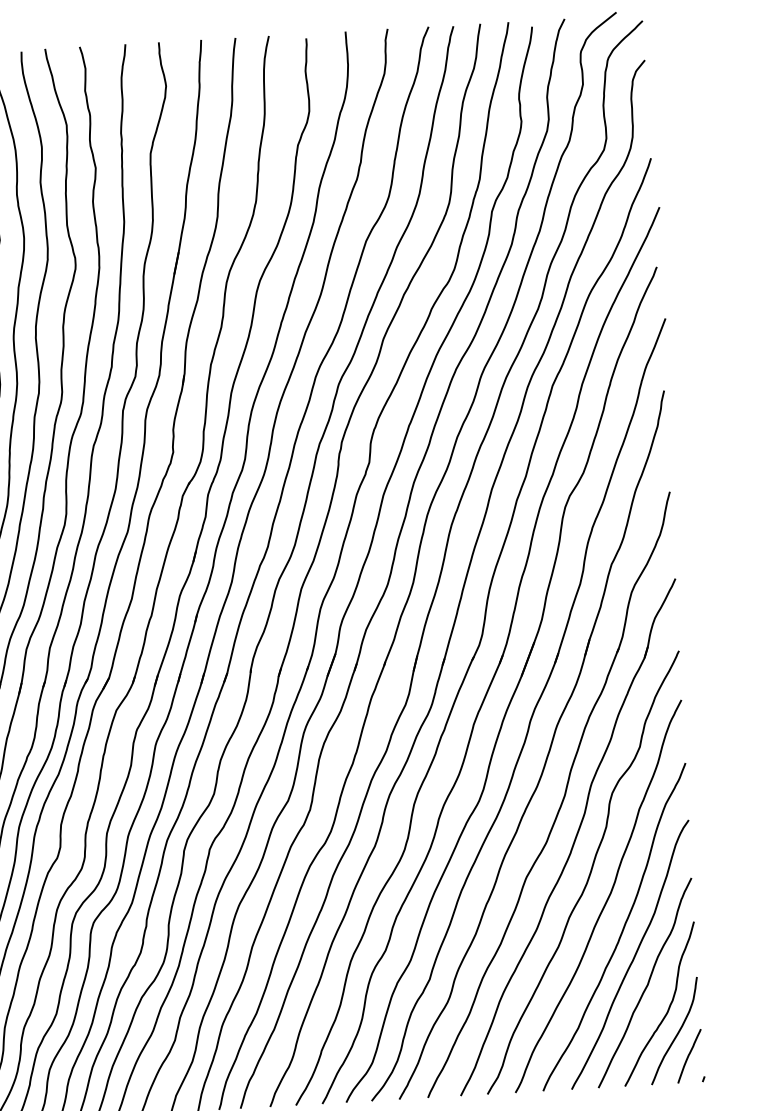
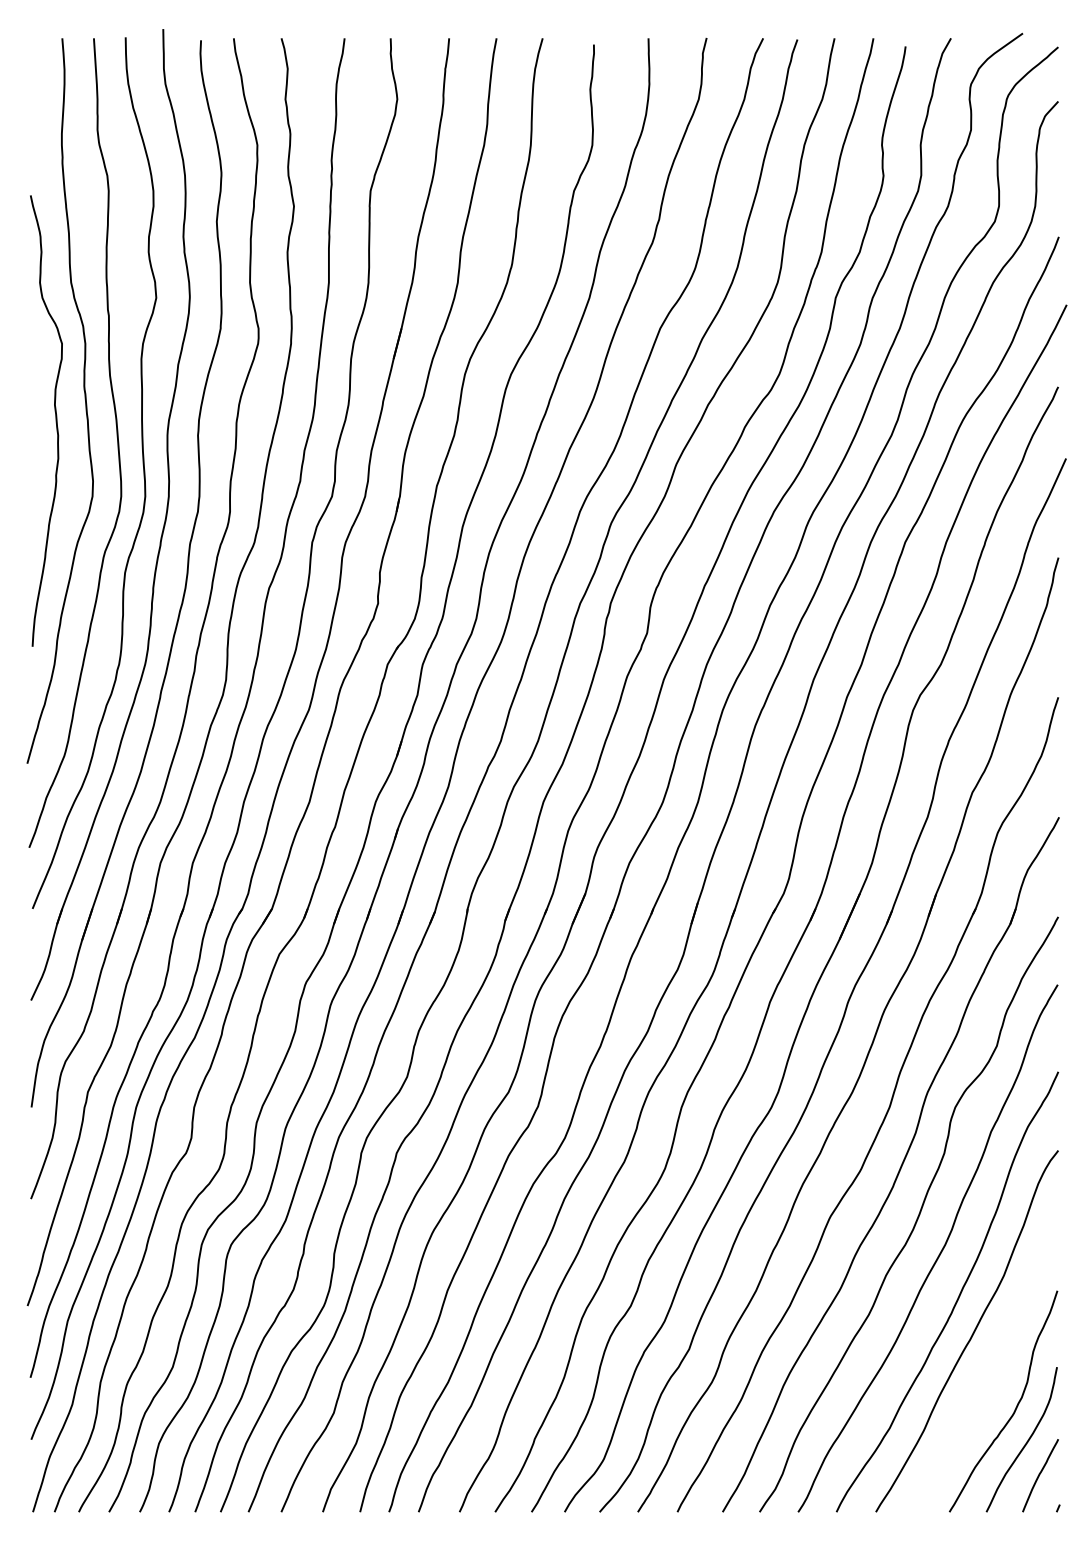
curve: (647, 982) -> (988, 1371), removed

